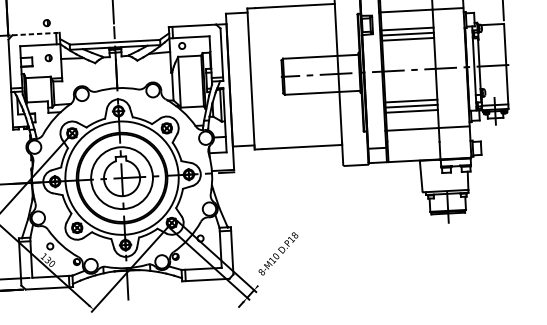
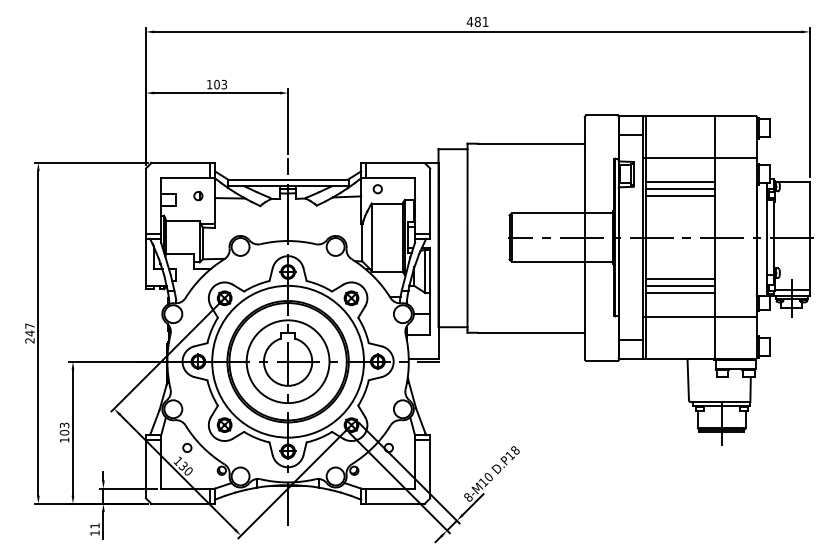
part: (46, 23) -> (198, 149), removed
line: (36, 34) -> (183, 163), dashed -> solid
line: (265, 277) -> (472, 504), added

